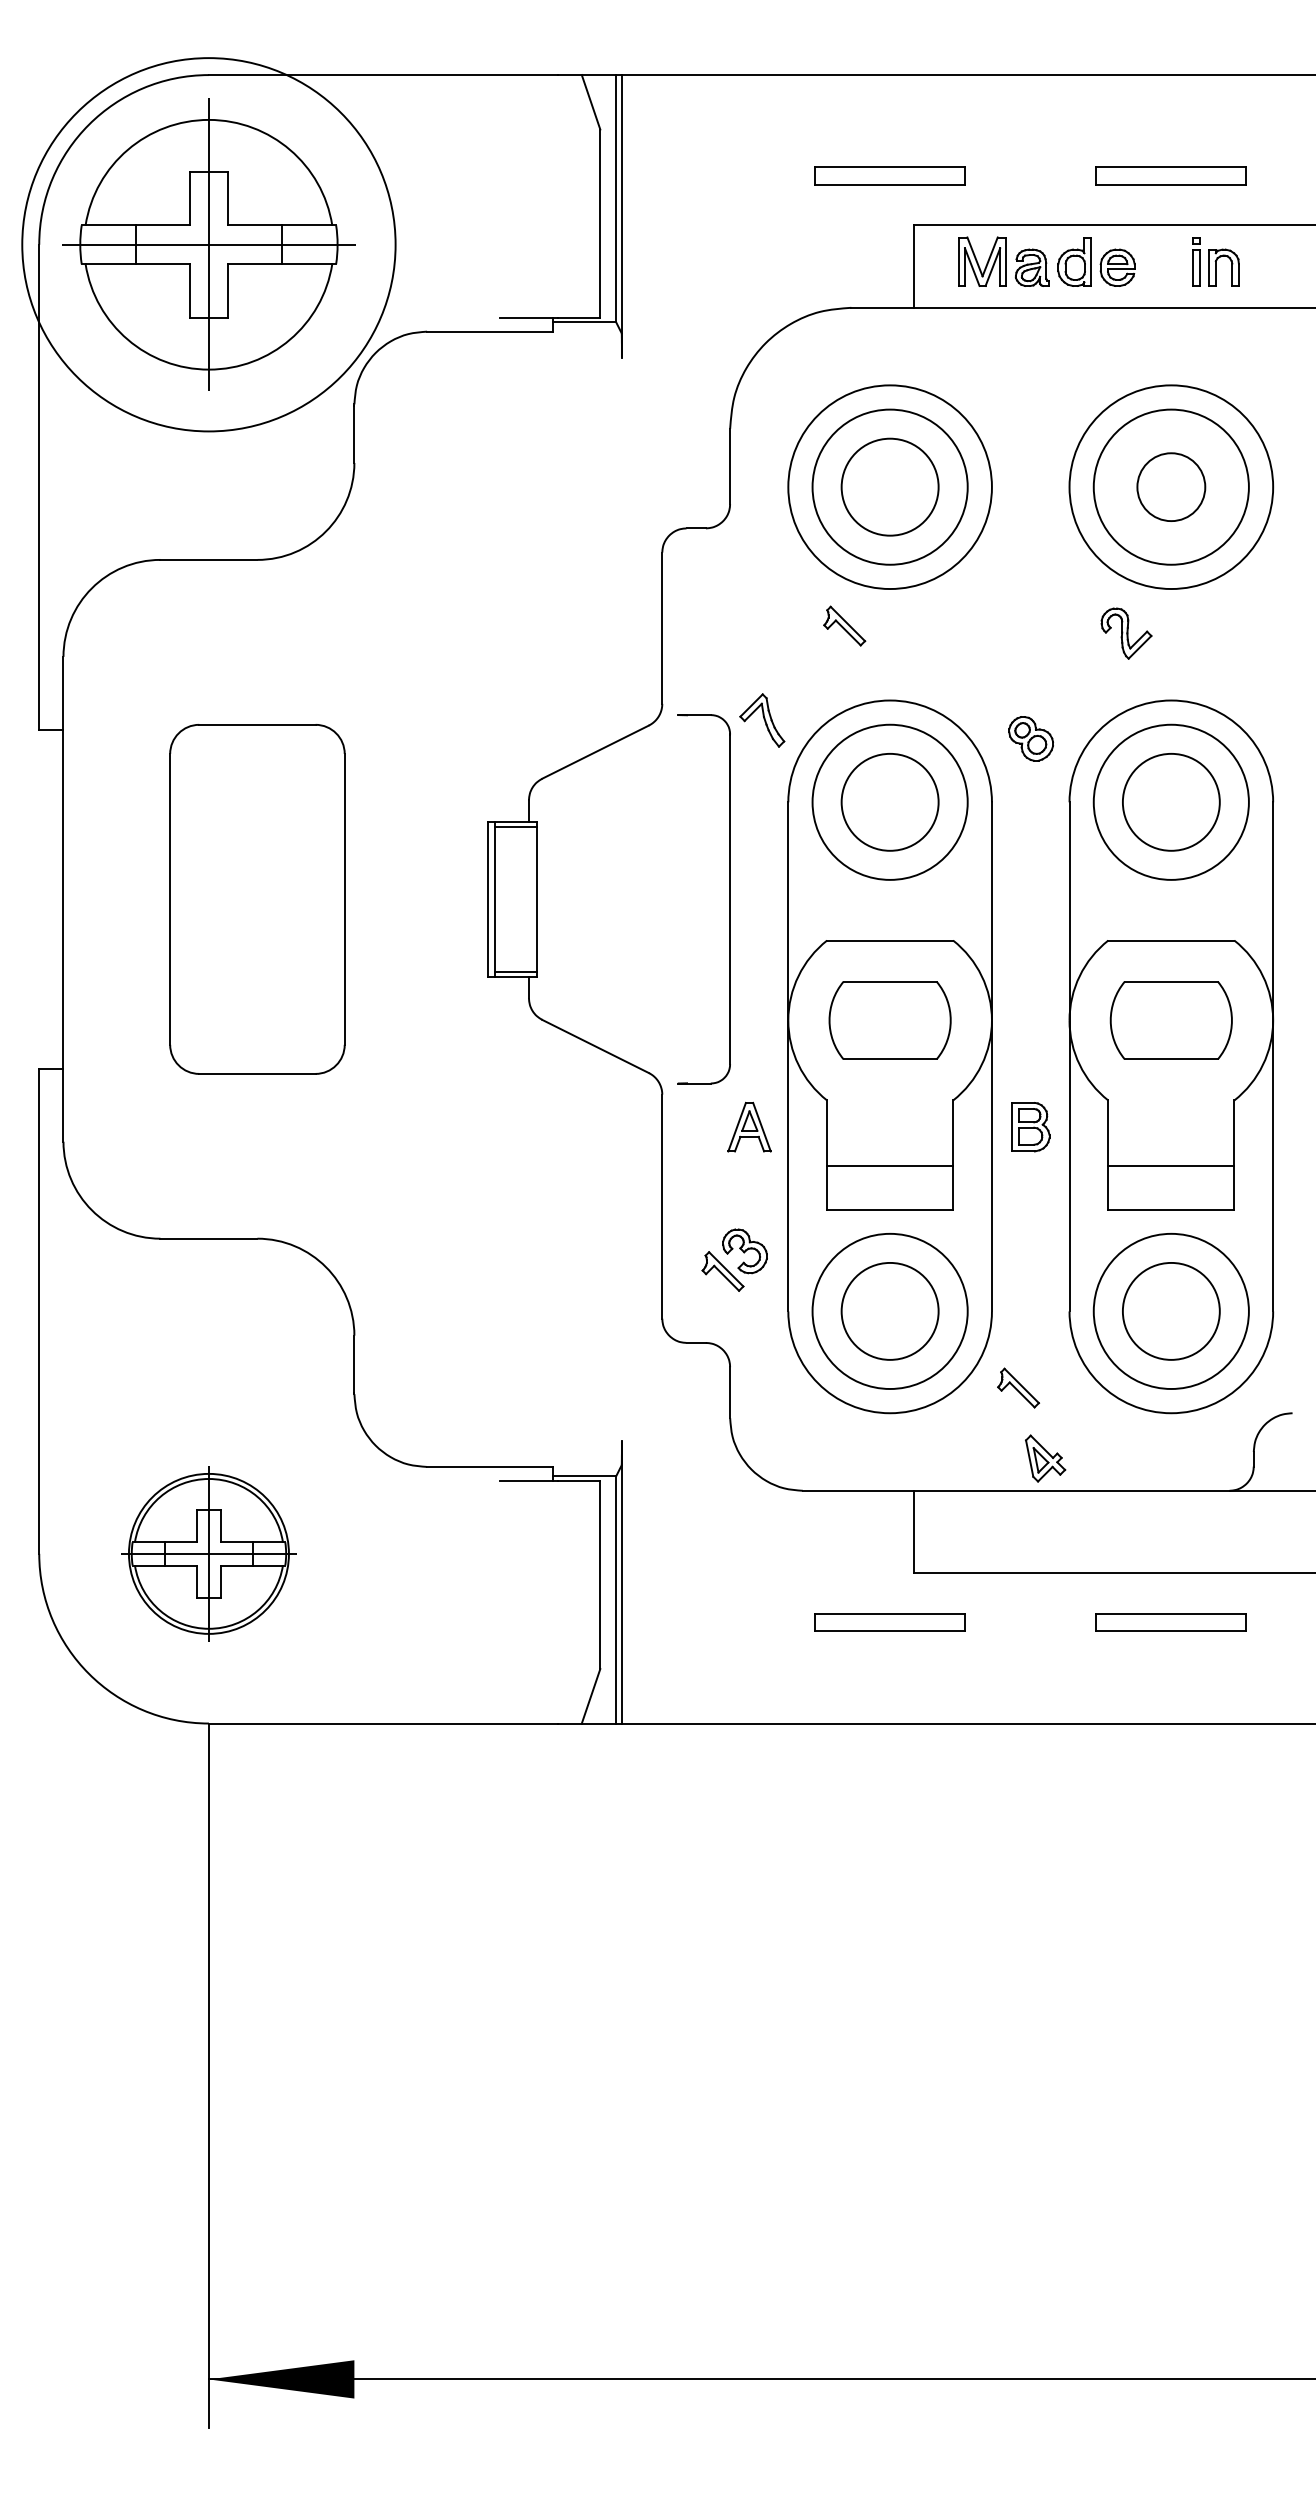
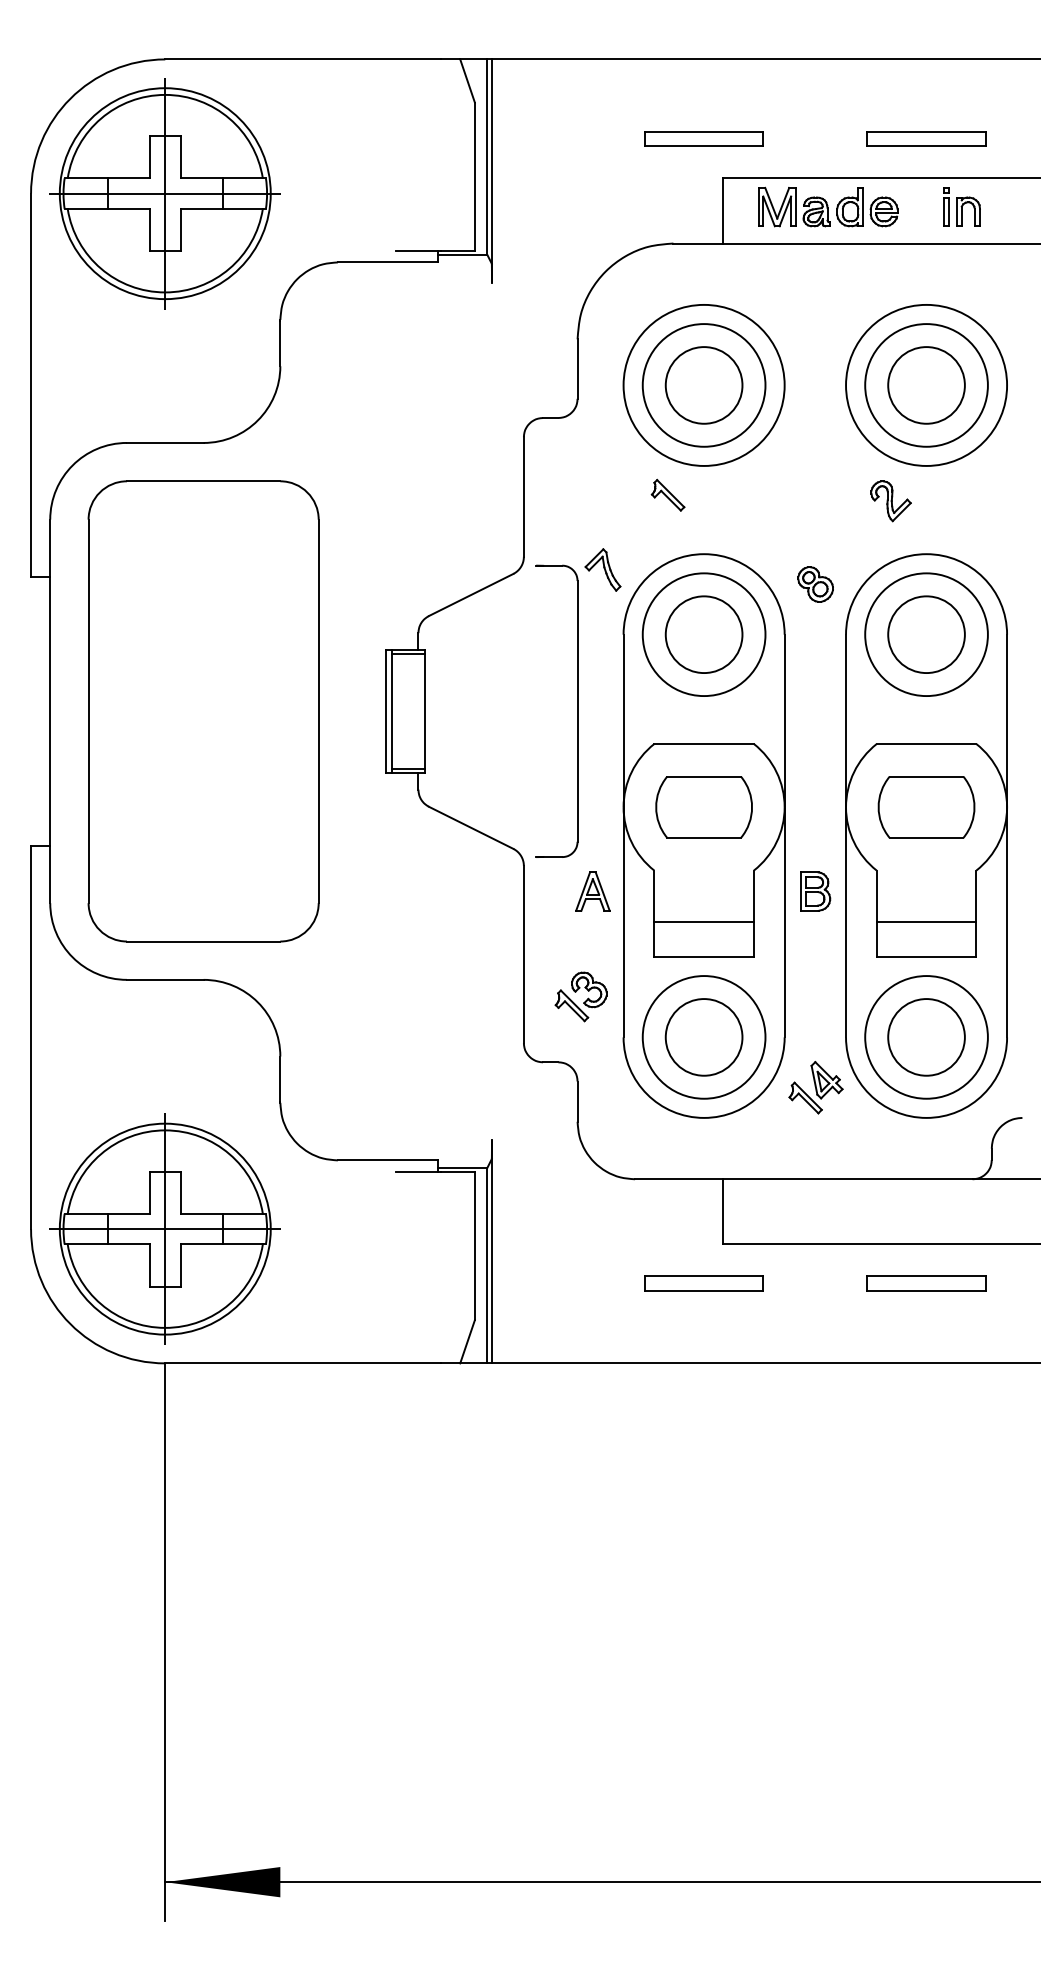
circle: (208, 244) -> (164, 193), size x0.71
circle: (1170, 486) -> (925, 384), size x1.43
part: (257, 899) -> (203, 711), size x1.67
part: (1045, 1458) -> (827, 1080), moved
part: (208, 1553) -> (164, 1228), size x1.67

